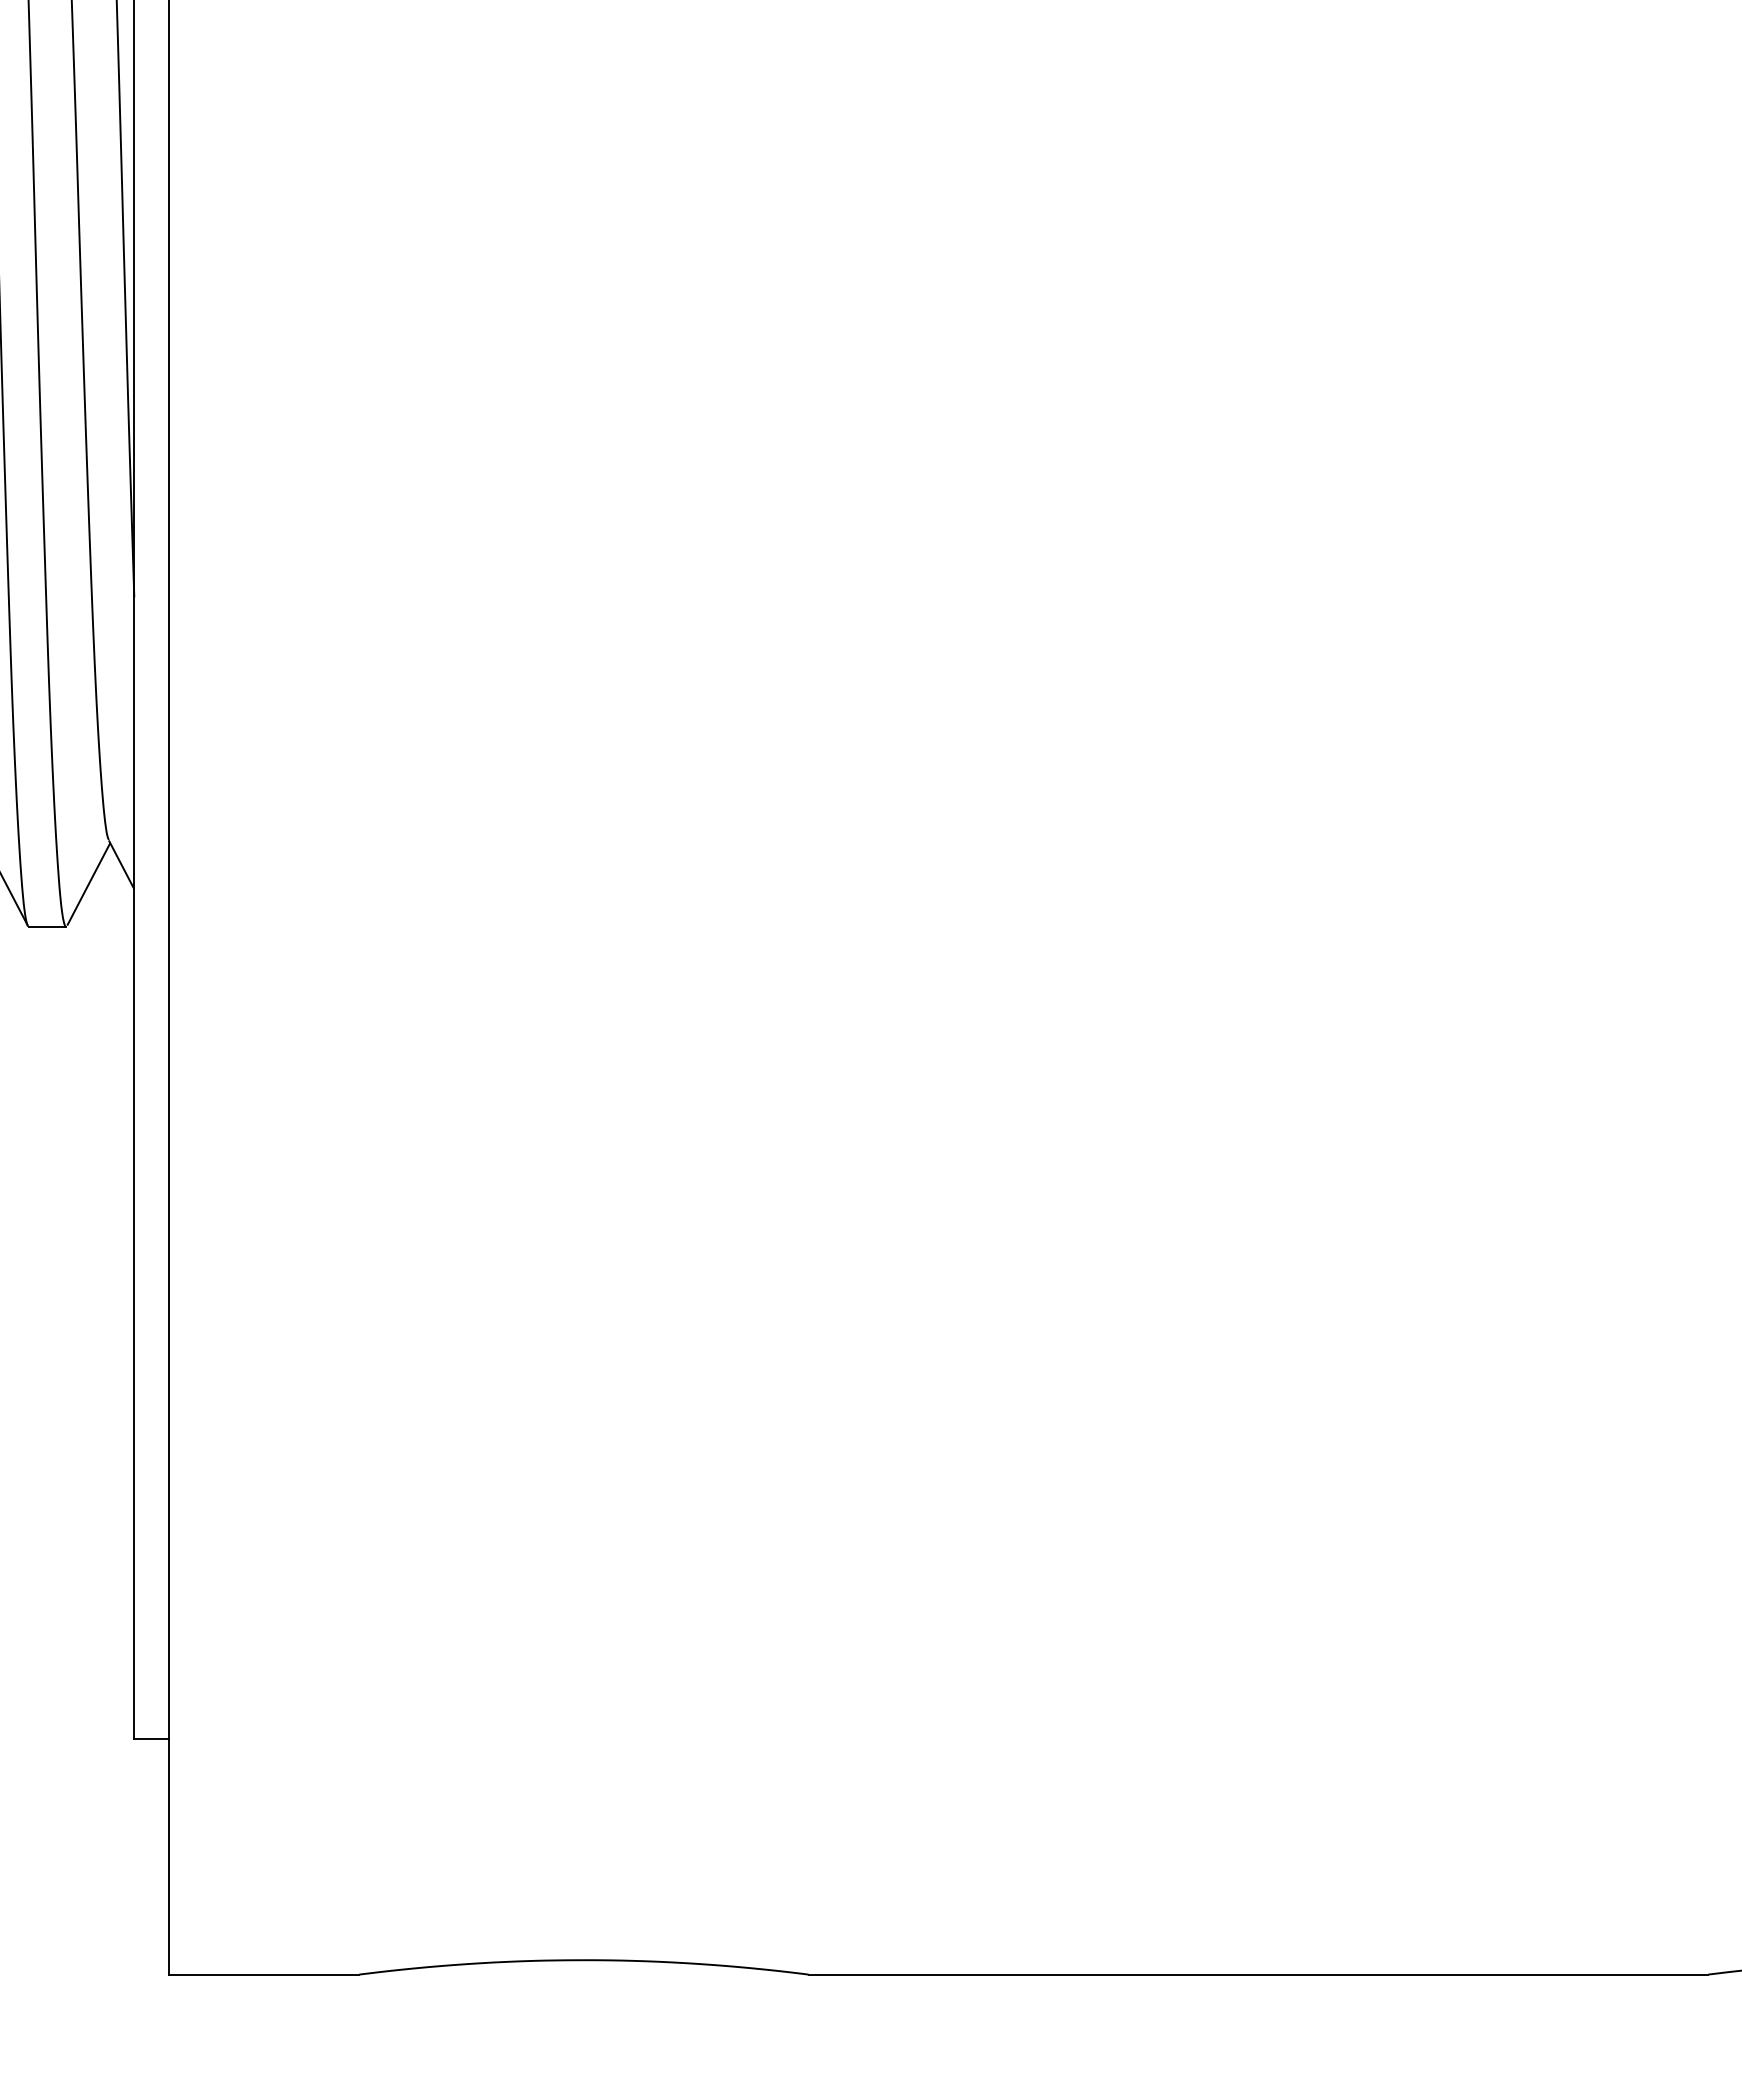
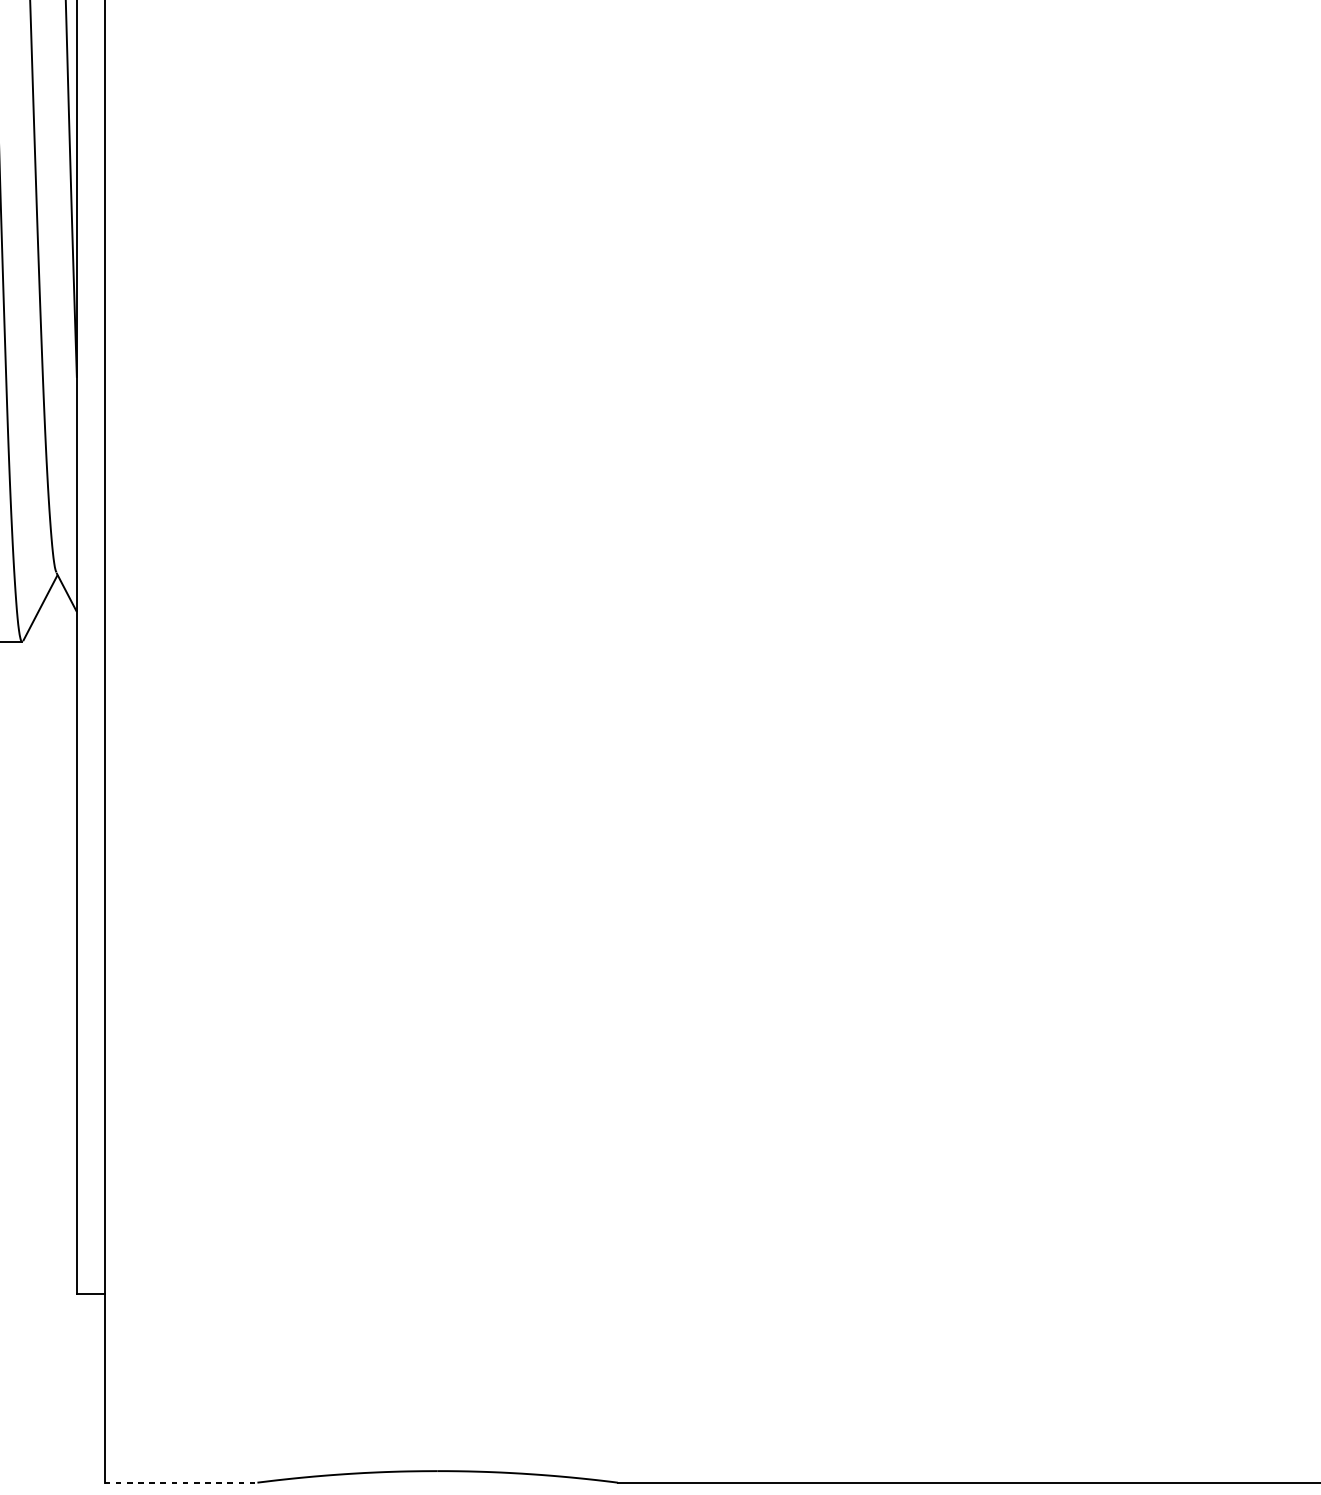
line: (264, 1974) -> (181, 1482), solid -> dashed

